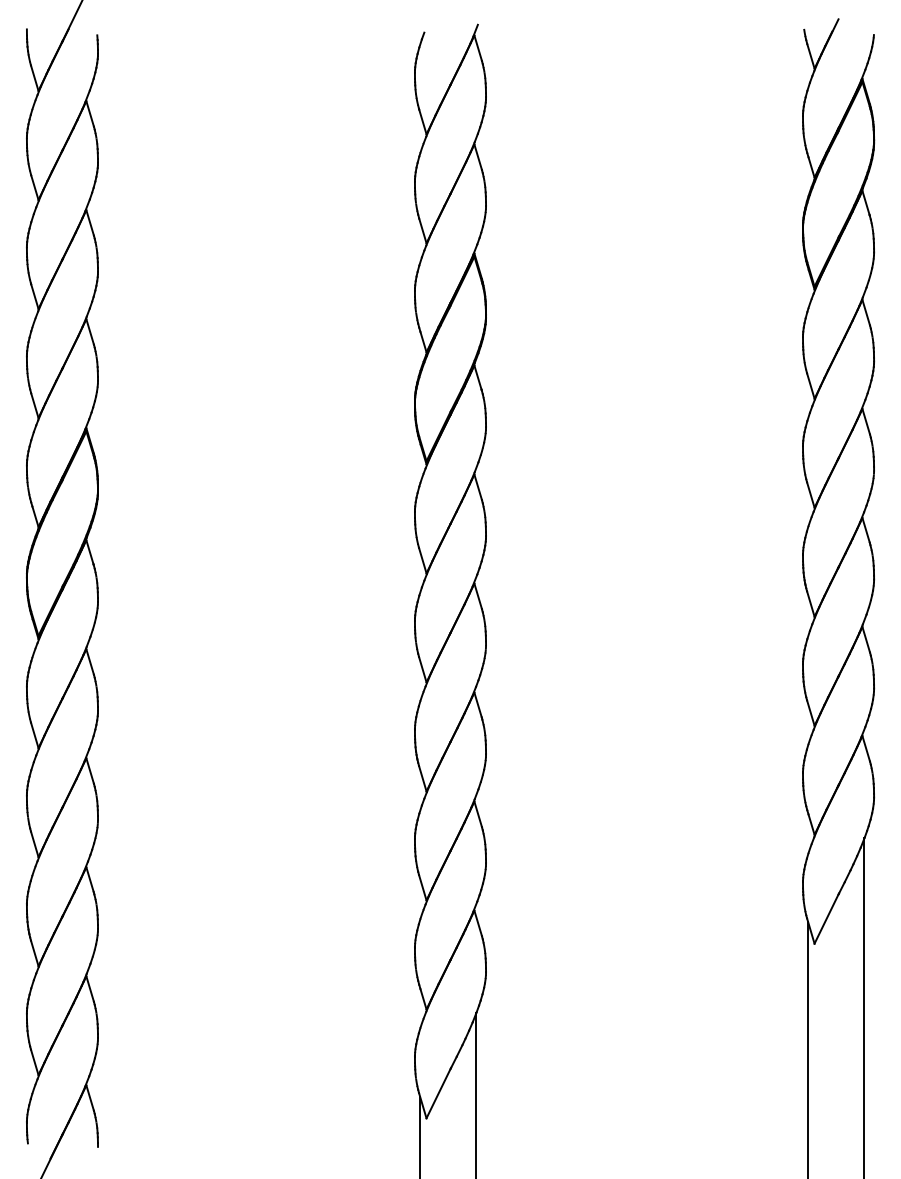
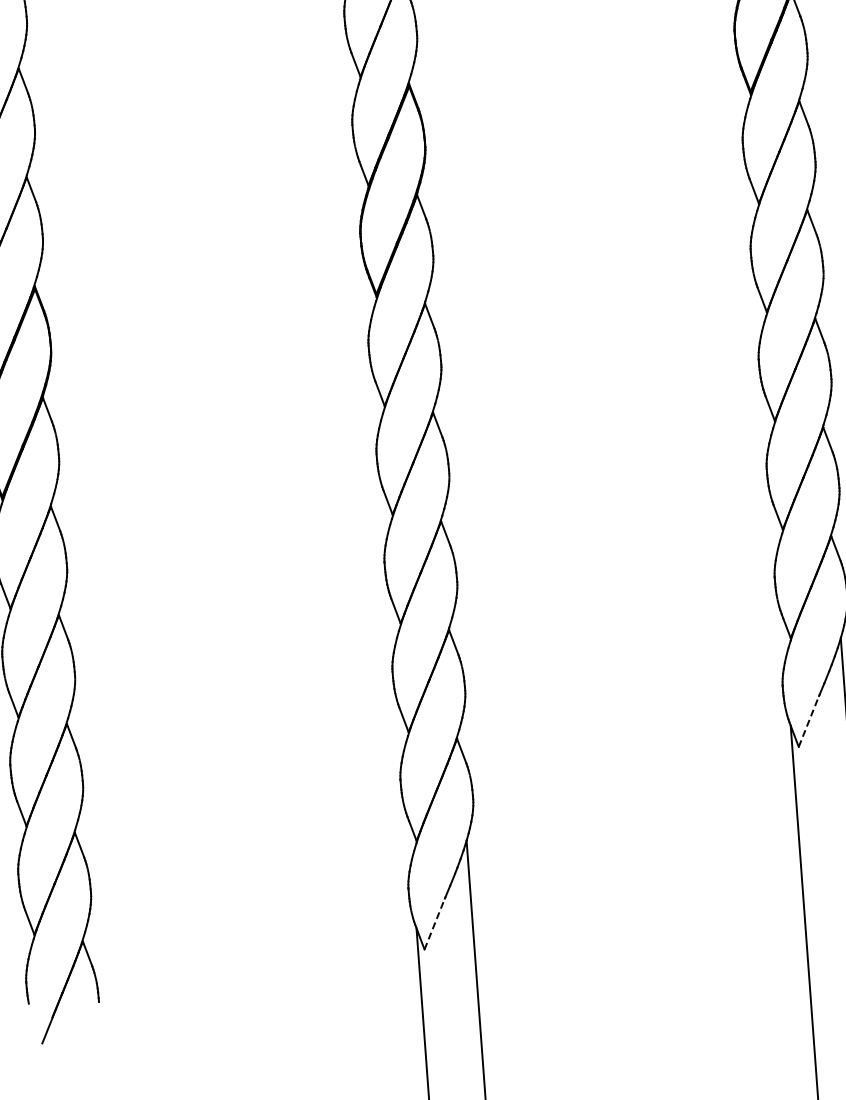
line: (826, 918) -> (808, 720), solid -> dashed
line: (438, 1093) -> (434, 923), solid -> dashed

